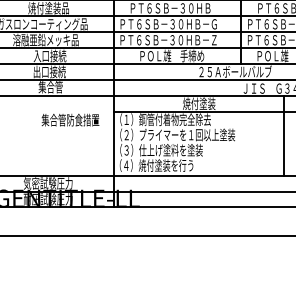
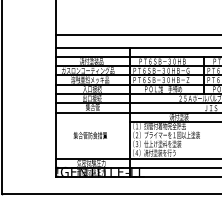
text: (69, 120) -> (89, 135), moved

